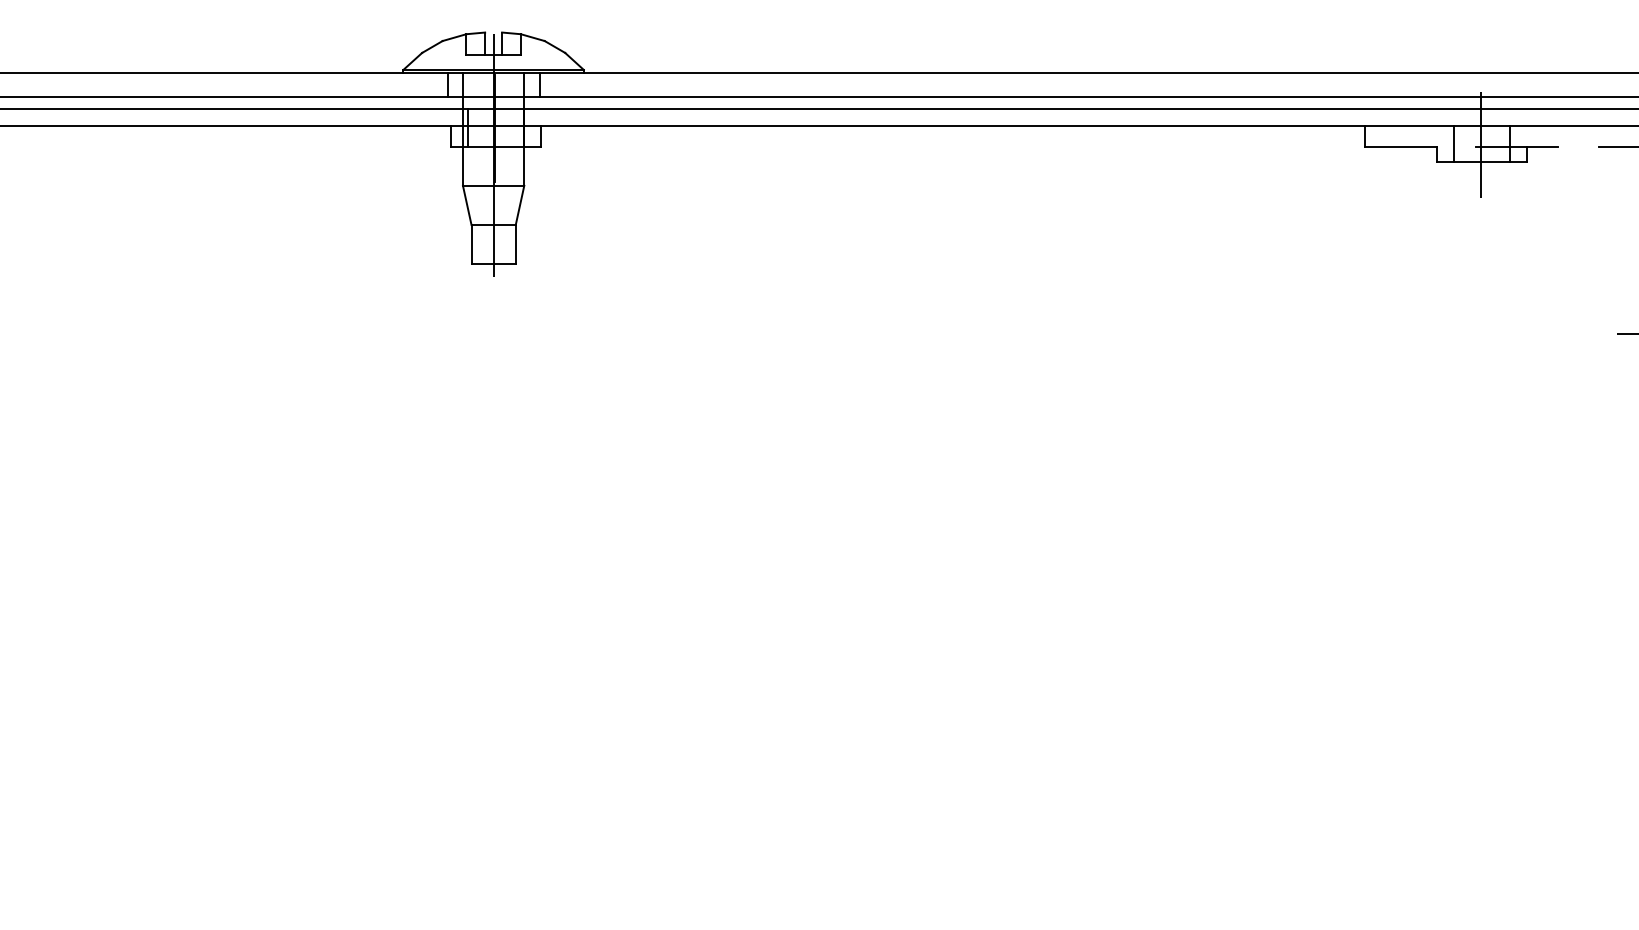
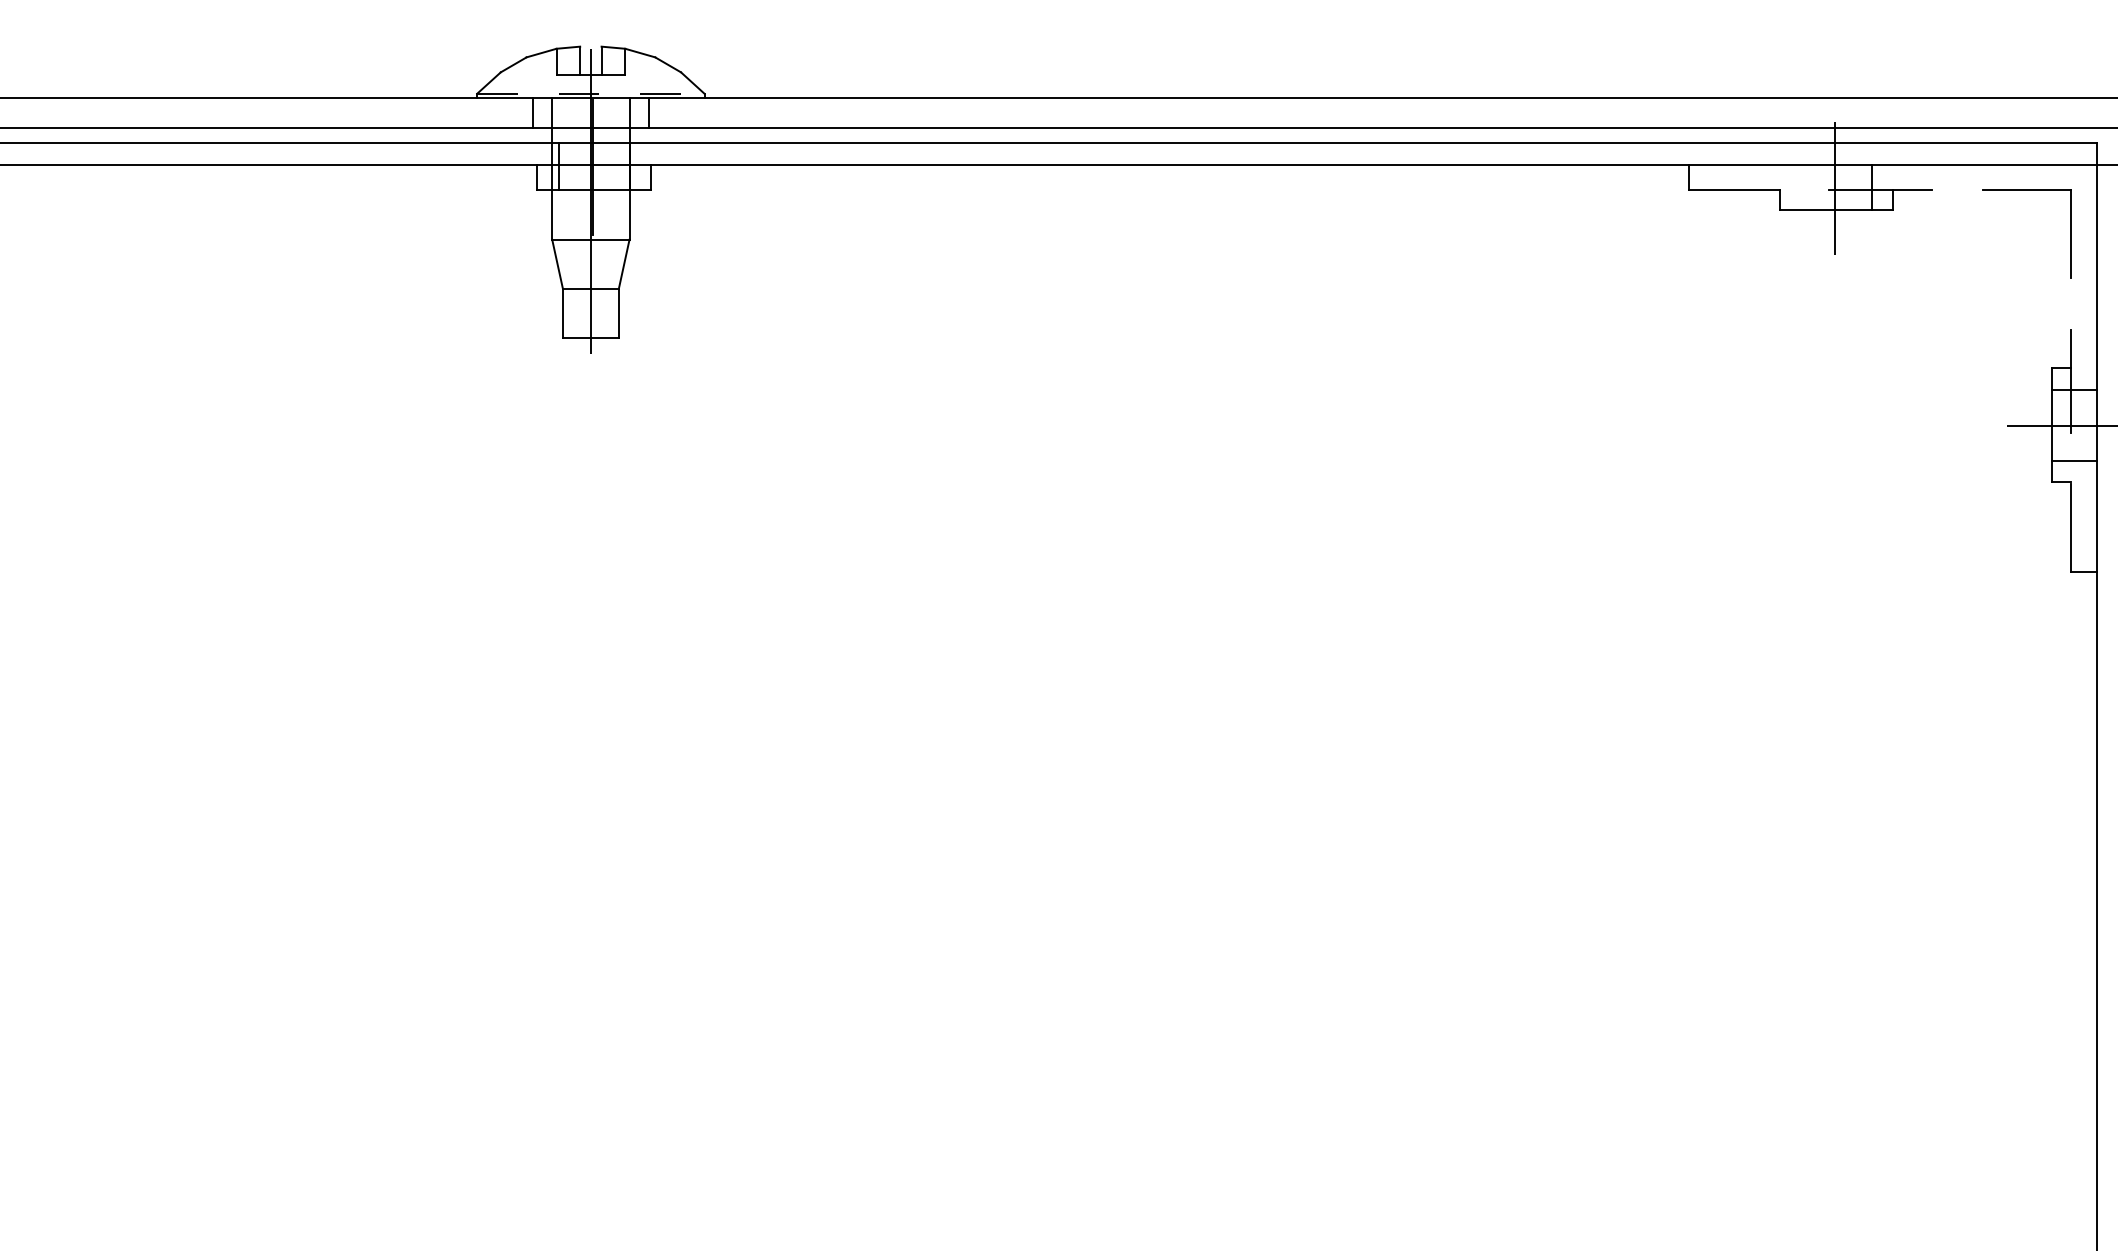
line: (493, 69) -> (590, 93), solid -> dashed
line: (1454, 143) -> (1801, 186), removed

